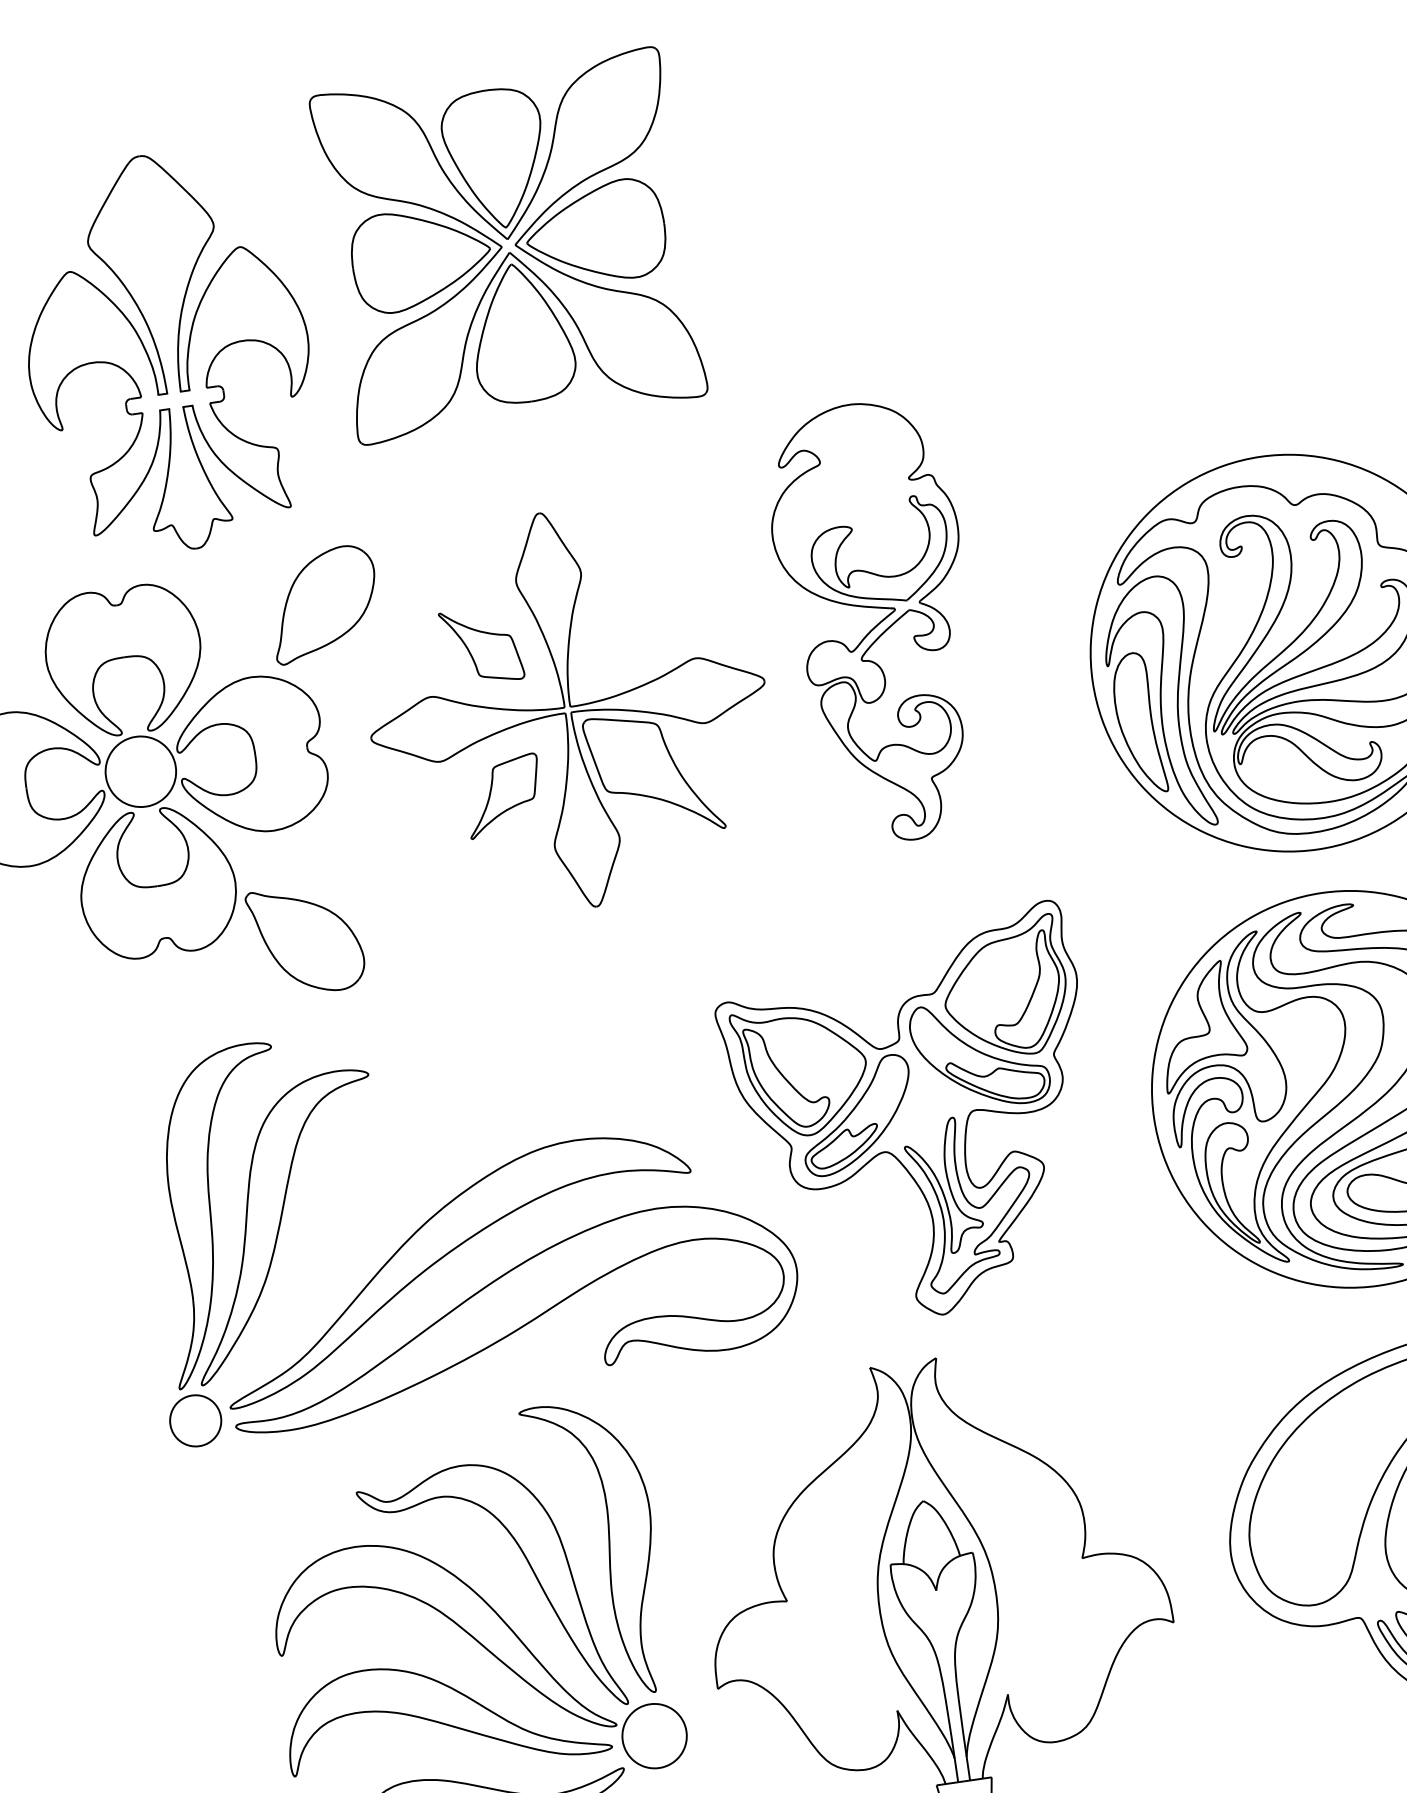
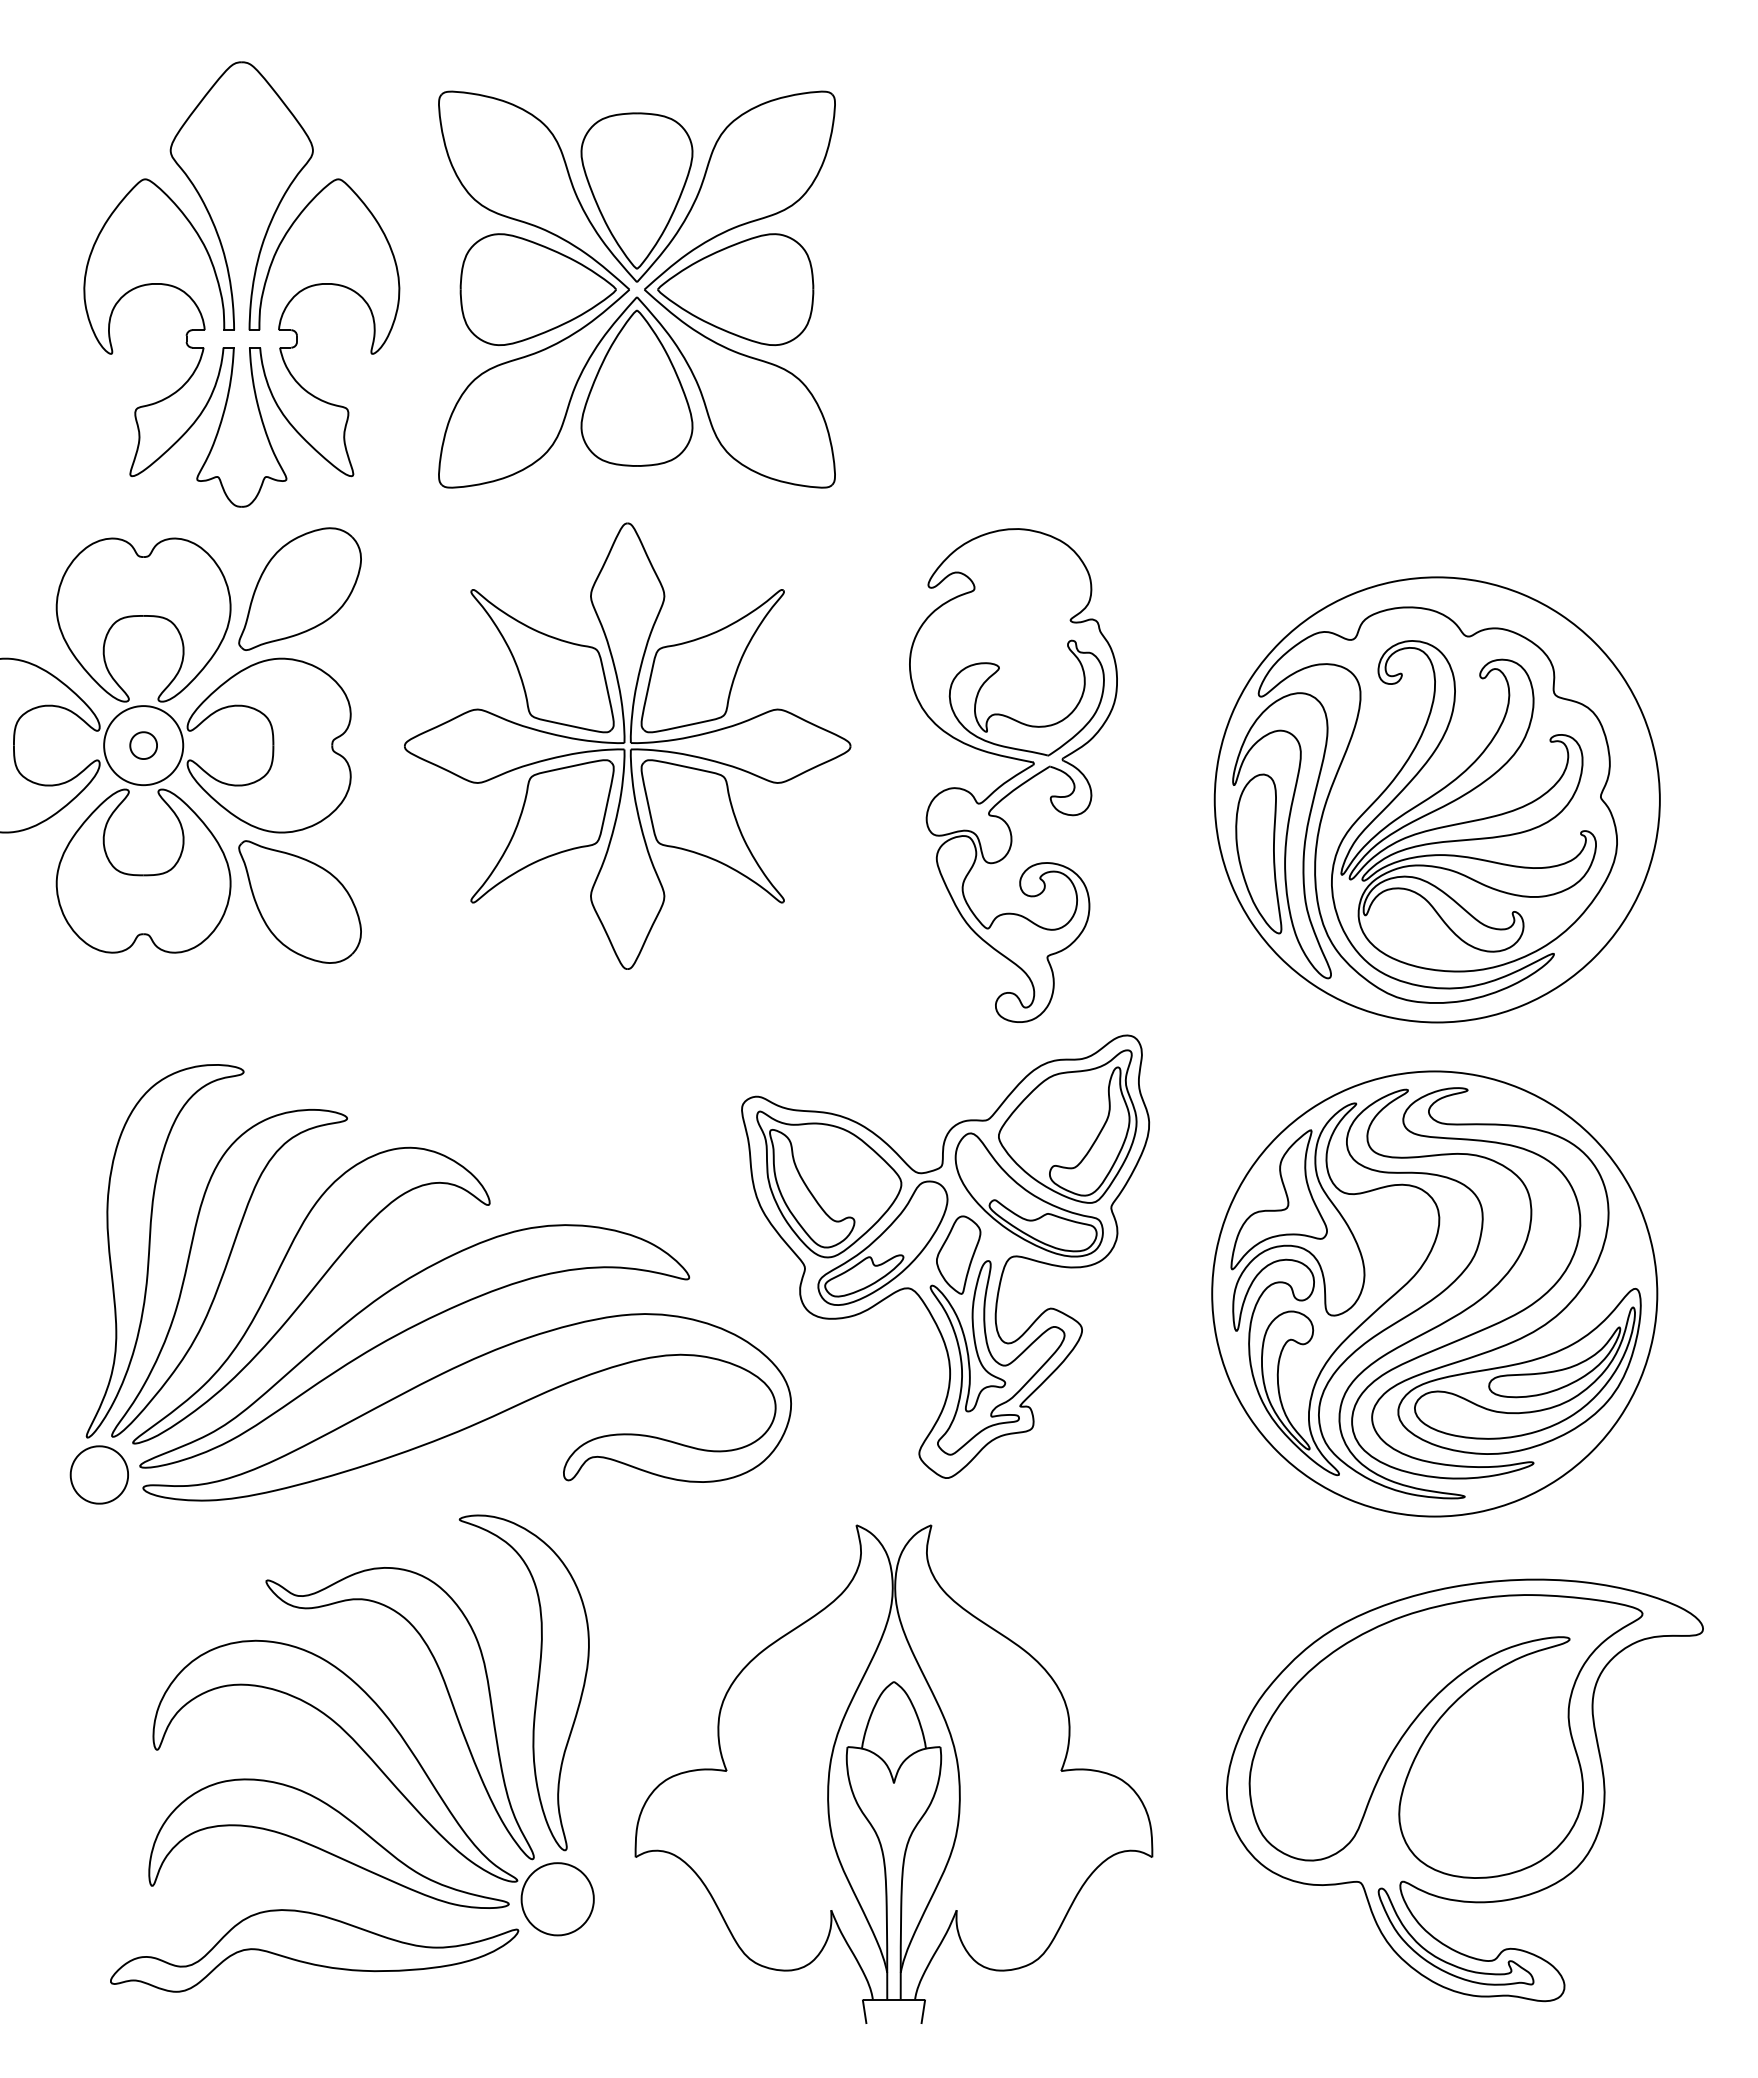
part: (508, 245) -> (636, 289), moved
part: (323, 603) -> (299, 588), moved
part: (878, 622) -> (1013, 775), moved
part: (631, 624) -> (712, 661), added
part: (481, 646) -> (542, 661), size x1.67
part: (140, 771) -> (143, 745), added
part: (503, 796) -> (542, 831), size x1.67
part: (305, 939) -> (299, 901), moved
part: (925, 1115) -> (958, 1254), added
part: (359, 1235) -> (311, 1295), added

